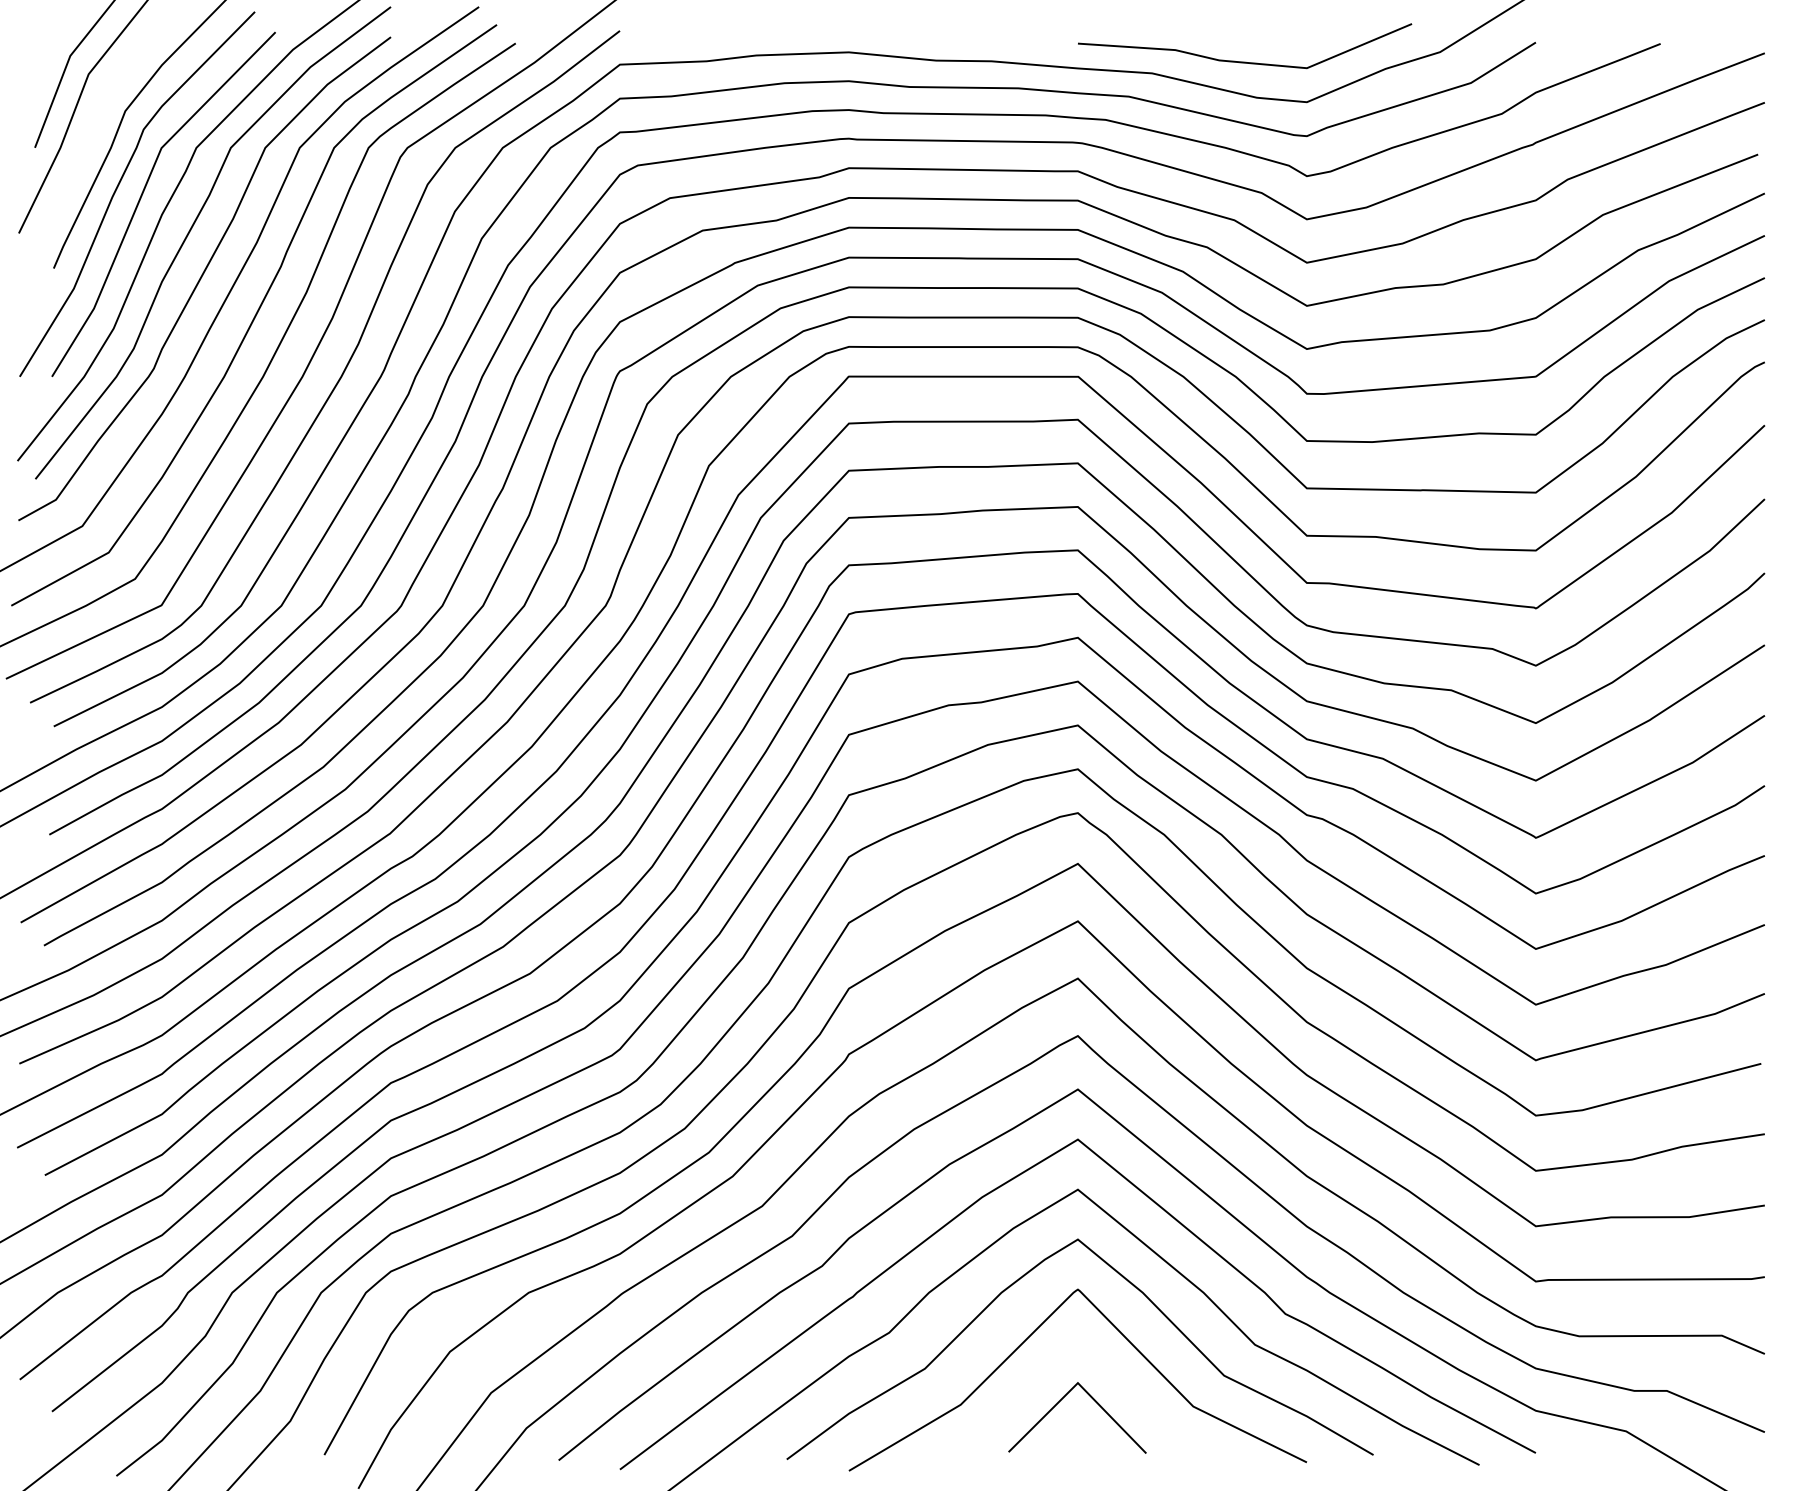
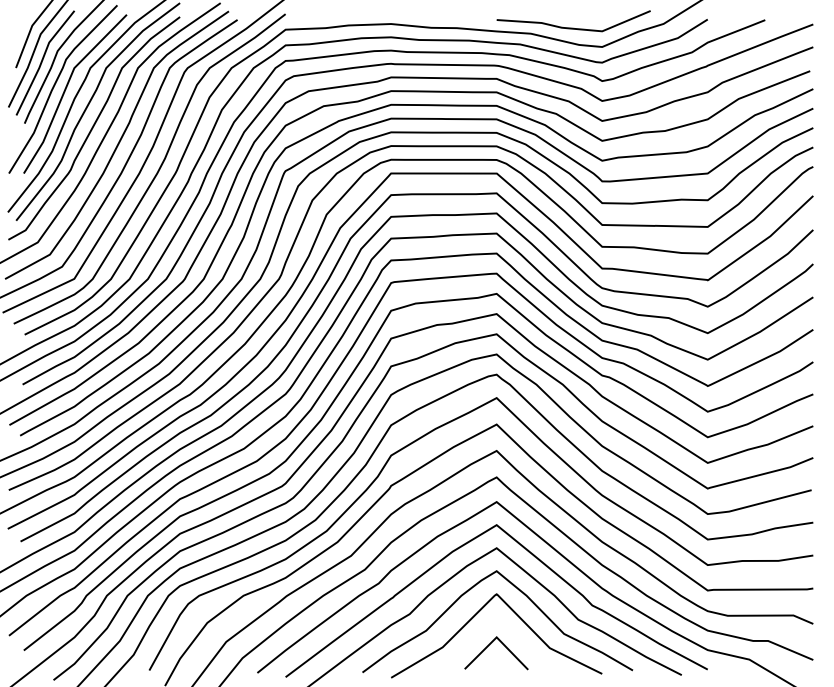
line: (92, 135) -> (42, 62), added

